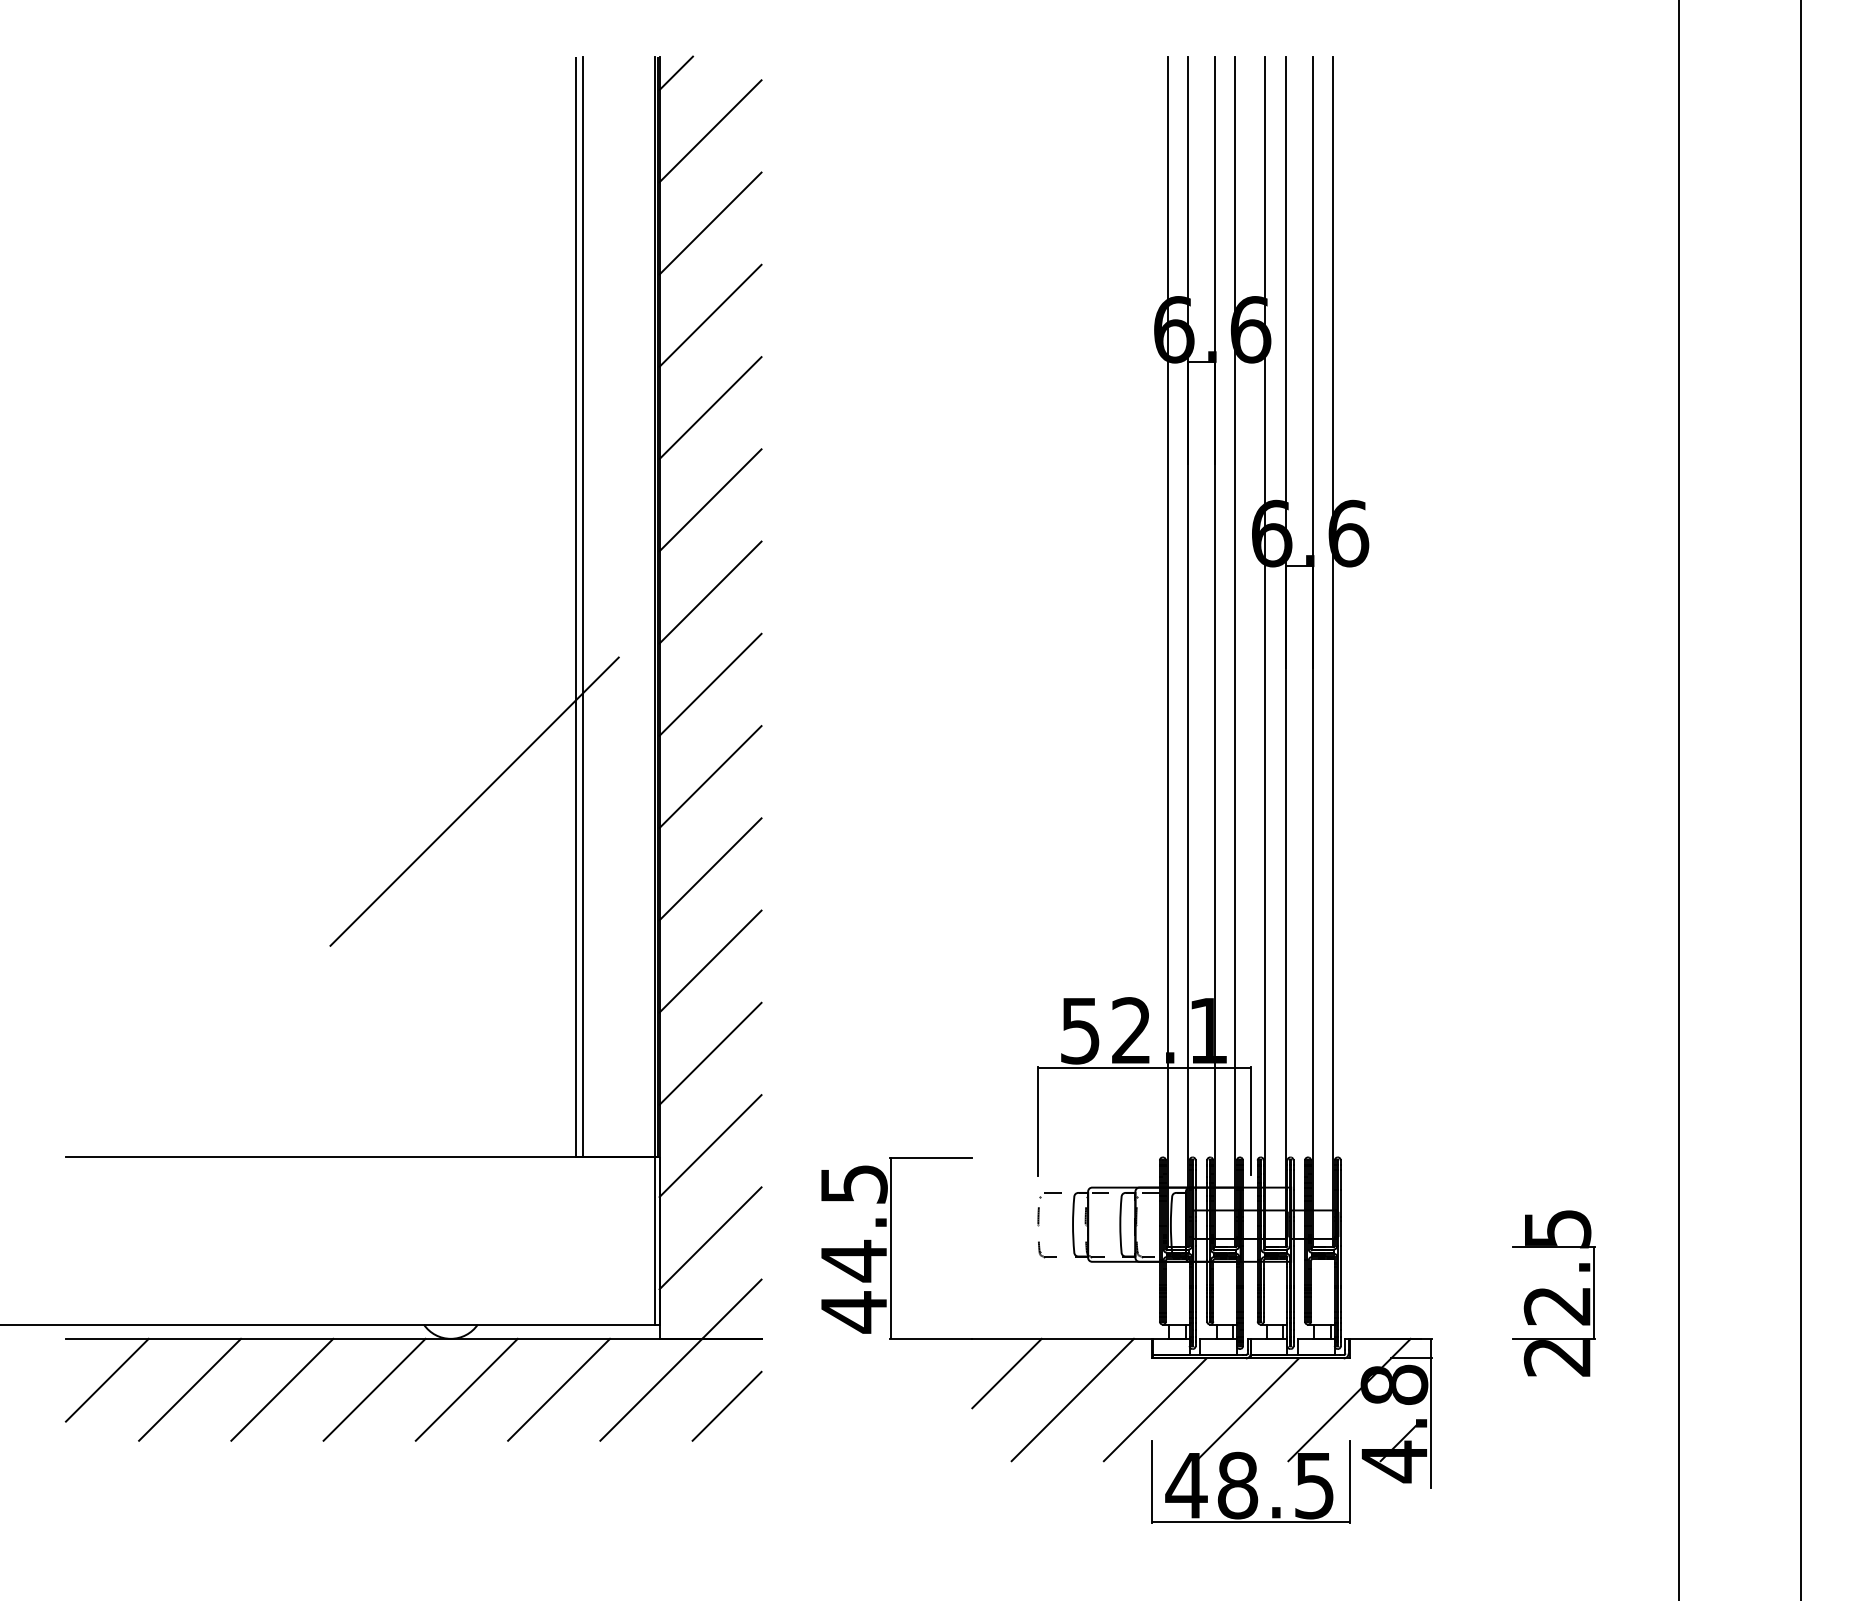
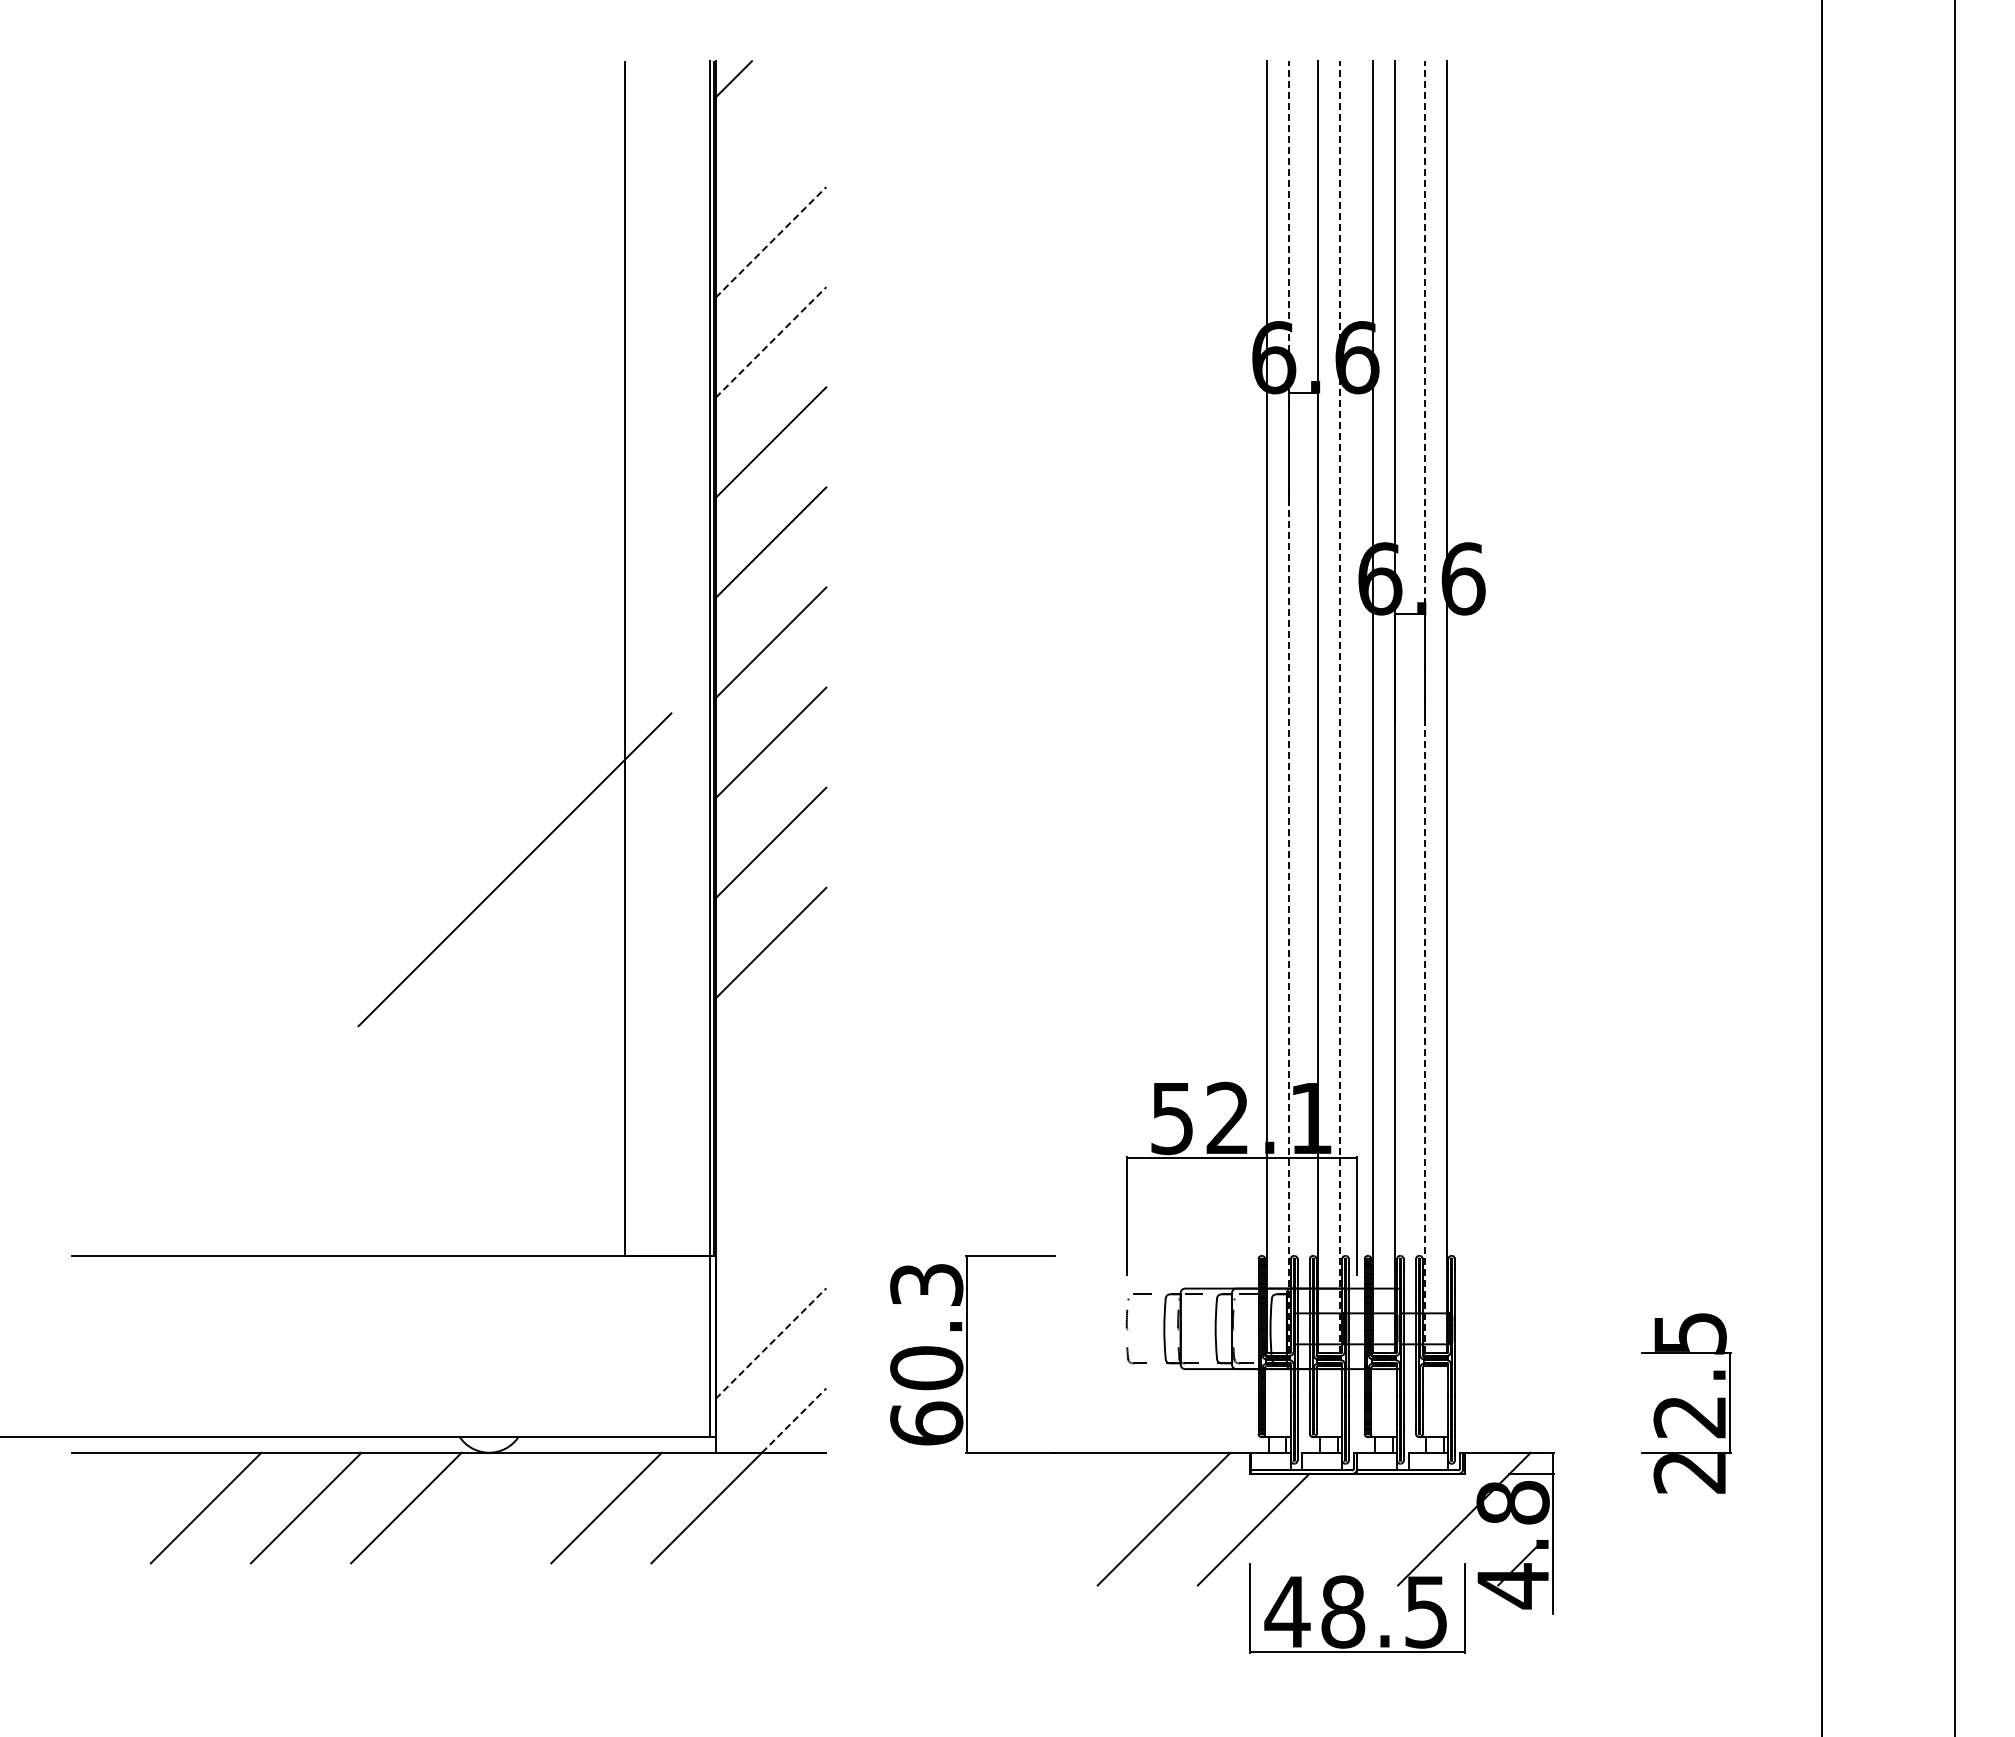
line: (710, 130) -> (770, 141), removed
line: (711, 223) -> (771, 242), solid -> dashed
line: (711, 315) -> (771, 342), solid -> dashed
line: (582, 606) -> (632, 658), removed
line: (1188, 652) -> (1289, 707), solid -> dashed
line: (1235, 652) -> (1340, 707), solid -> dashed
line: (1312, 652) -> (1424, 707), solid -> dashed
line: (710, 960) -> (770, 1042), removed
line: (710, 1053) -> (770, 1143), removed
line: (710, 1146) -> (770, 1243), removed
line: (711, 1238) -> (771, 1343), solid -> dashed
text: (853, 1249) -> (926, 1355), 44.5 -> 60.3
line: (732, 1309) -> (794, 1420), solid -> dashed
line: (1006, 1373) -> (1092, 1490), removed
line: (107, 1380) -> (116, 1497), removed
line: (466, 1389) -> (506, 1507), removed
line: (726, 1405) -> (788, 1525), removed
line: (1247, 1409) -> (1353, 1529), removed

